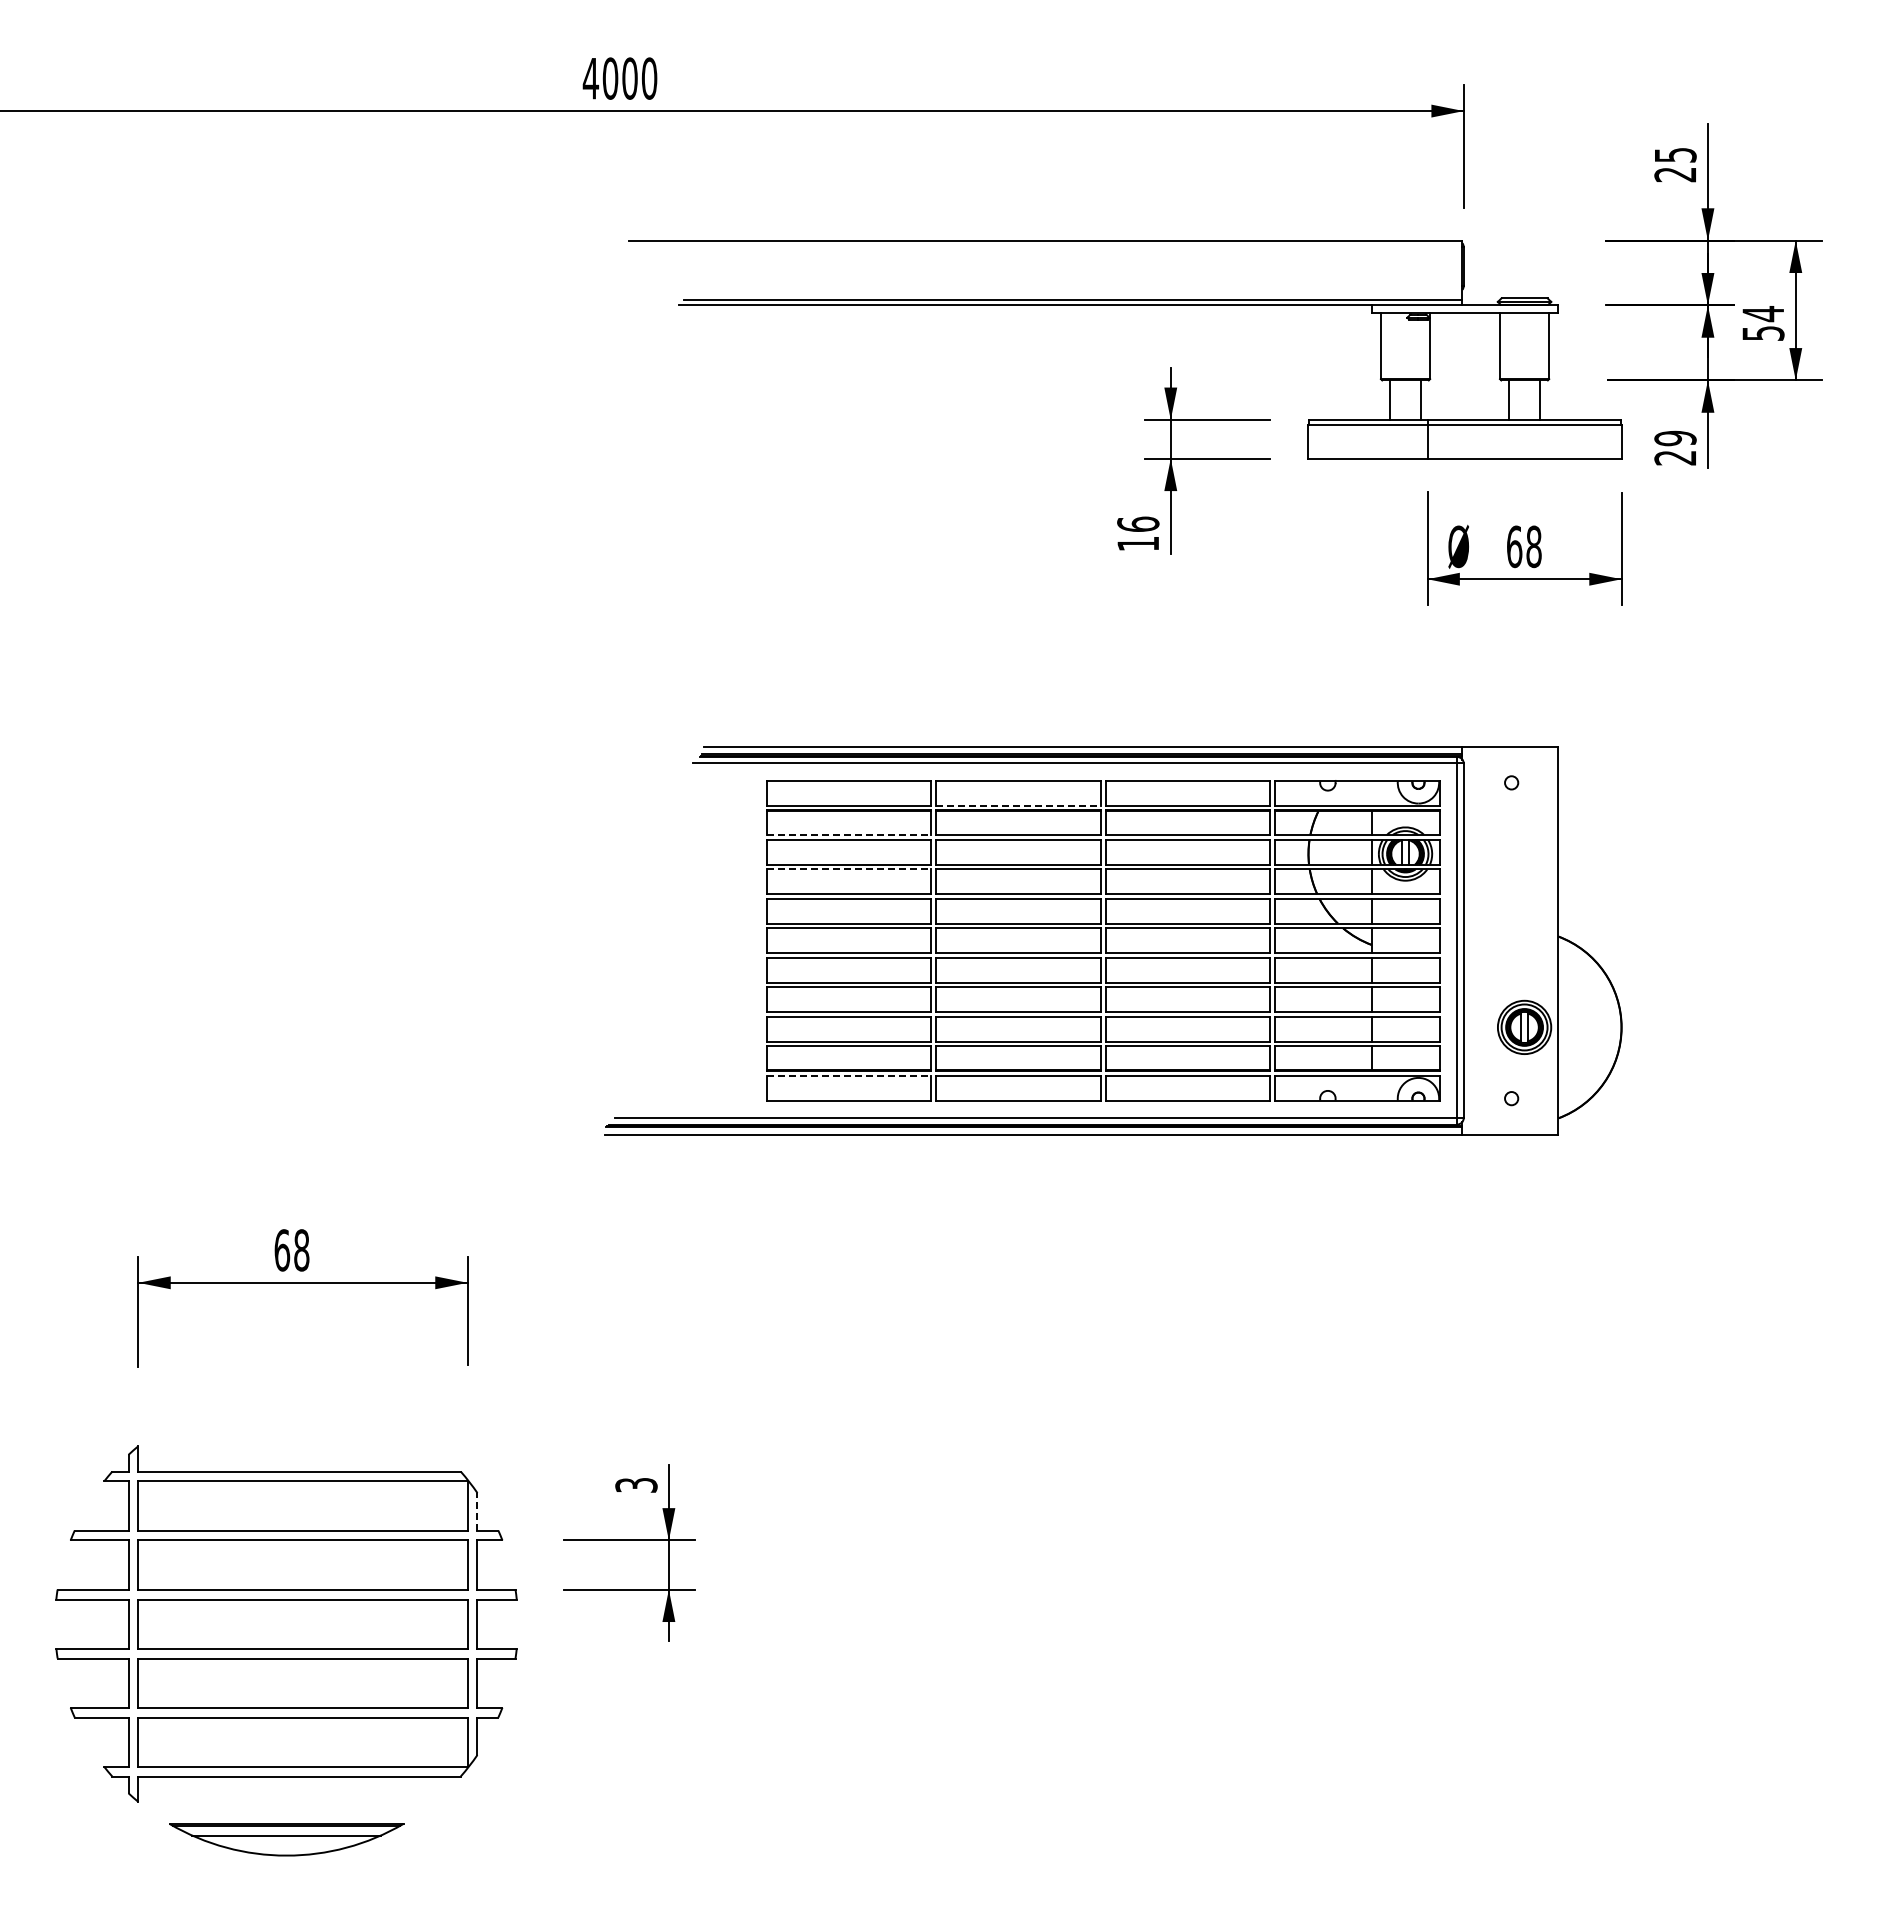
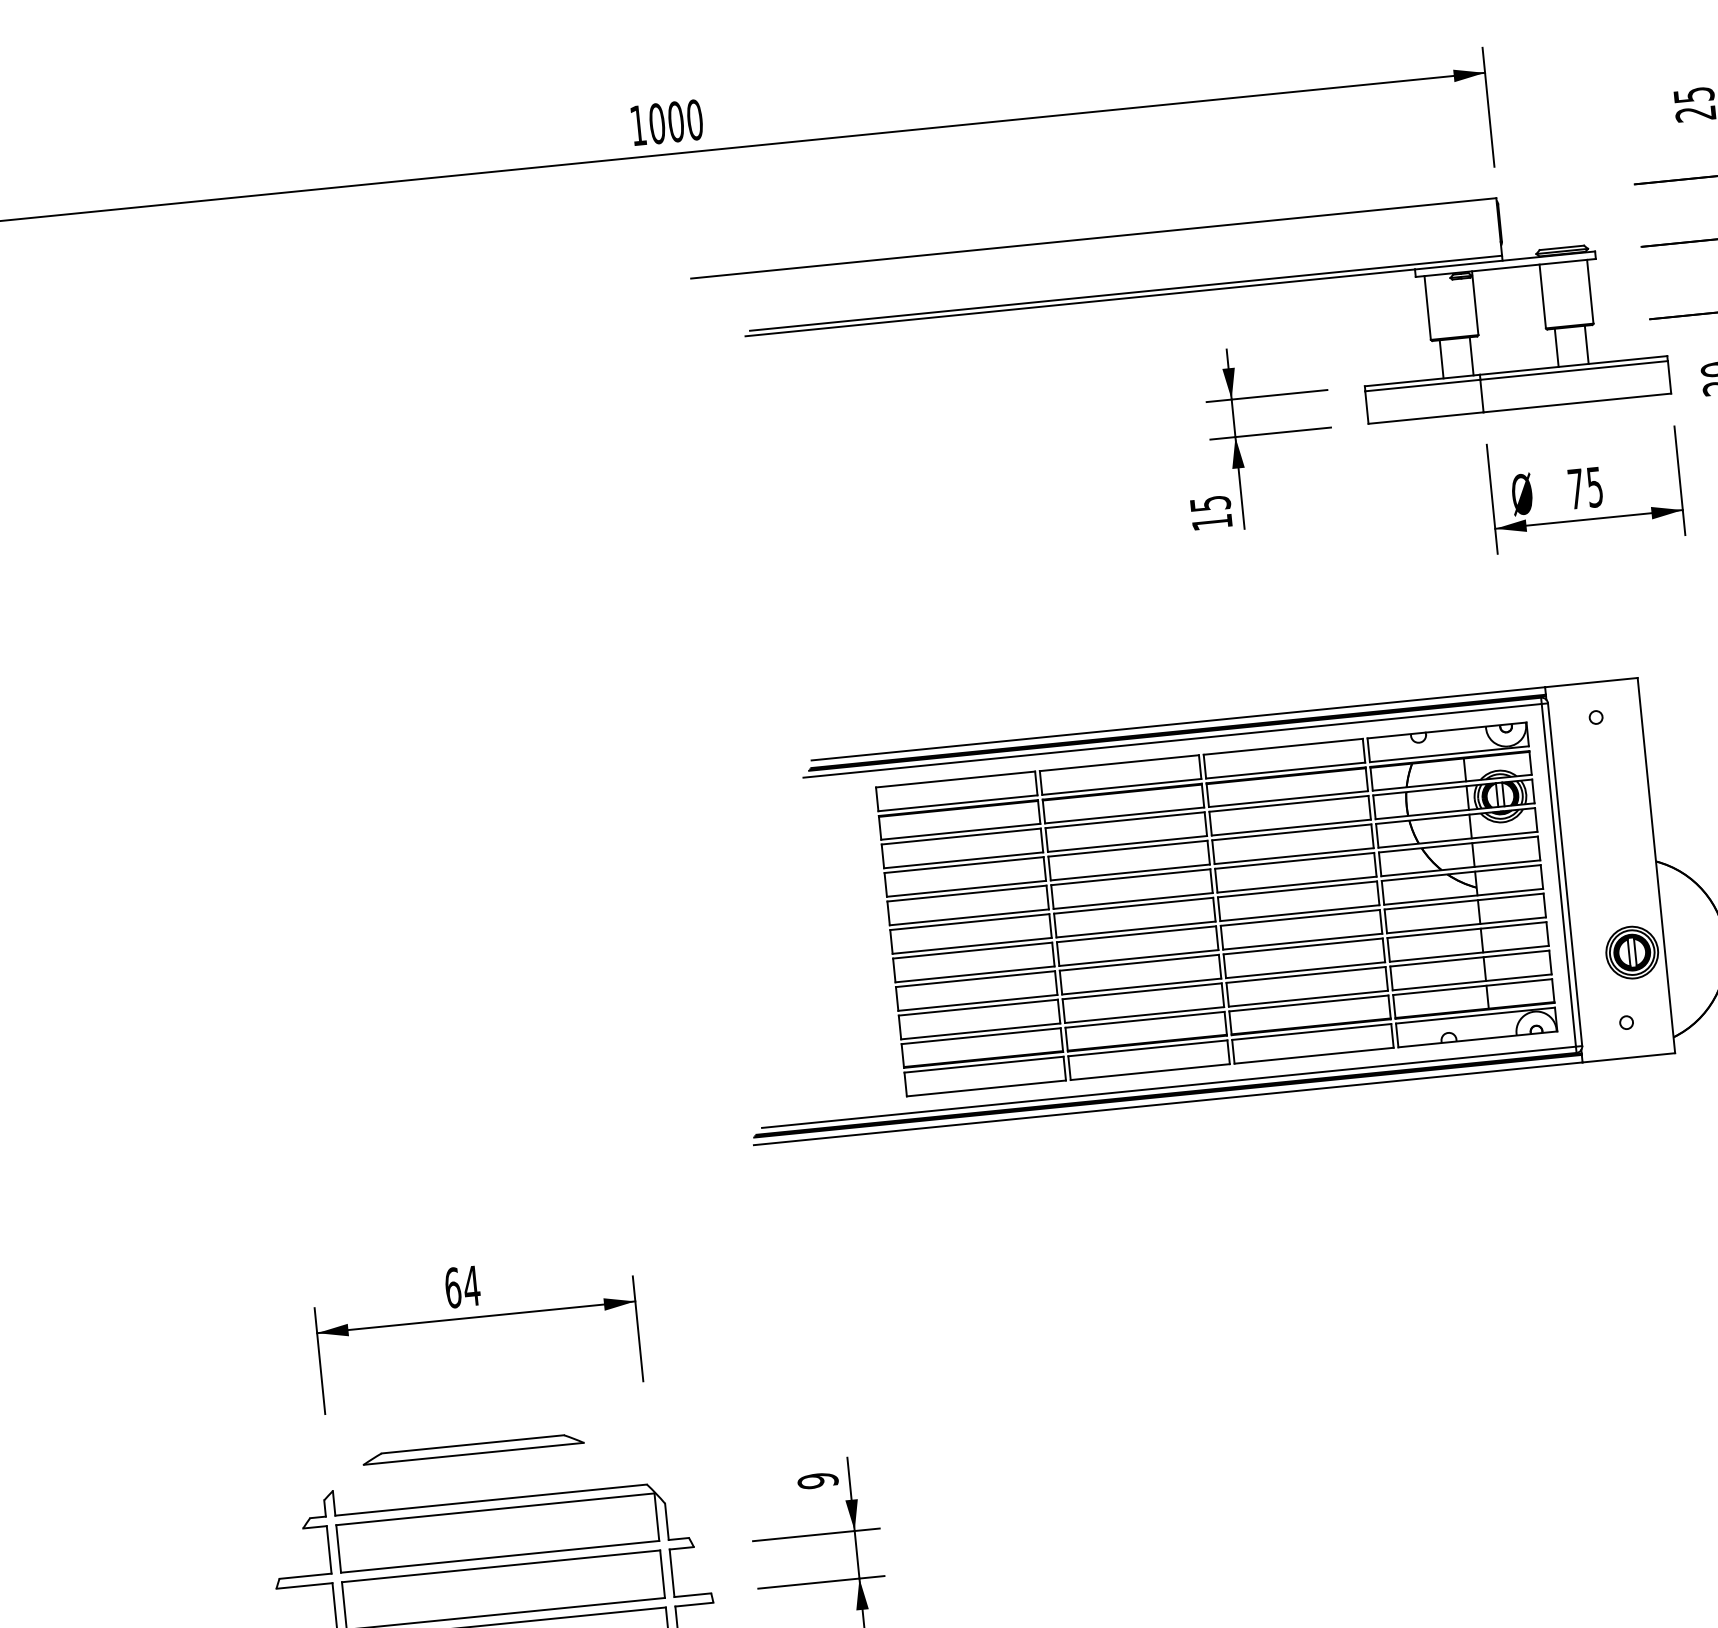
text: (590, 78) -> (637, 125), 4000 -> 1000
text: (1138, 523) -> (1210, 502), 16 -> 15
text: (1524, 546) -> (1585, 487), 68 -> 75
line: (1019, 805) -> (1122, 786), dashed -> solid
line: (849, 835) -> (961, 832), dashed -> solid
line: (849, 869) -> (964, 865), dashed -> solid
line: (849, 1075) -> (984, 1064), dashed -> solid
text: (301, 1250) -> (471, 1286), 68 -> 64
part: (286, 1417) -> (473, 1449), added
text: (636, 1485) -> (818, 1481), 3 -> 9
line: (477, 1511) -> (666, 1521), dashed -> solid

